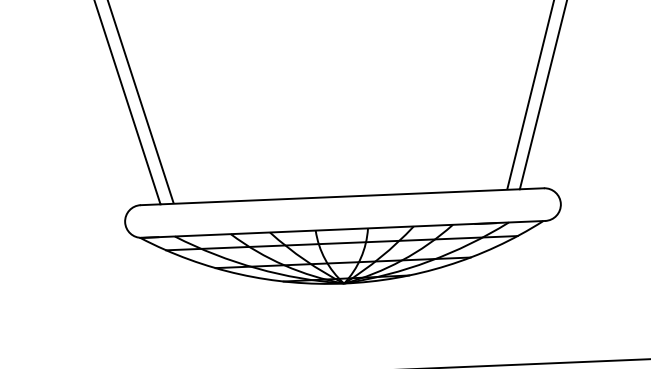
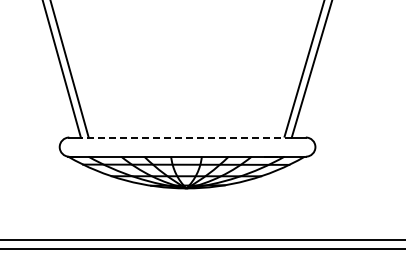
line: (338, 196) -> (185, 137), solid -> dashed

